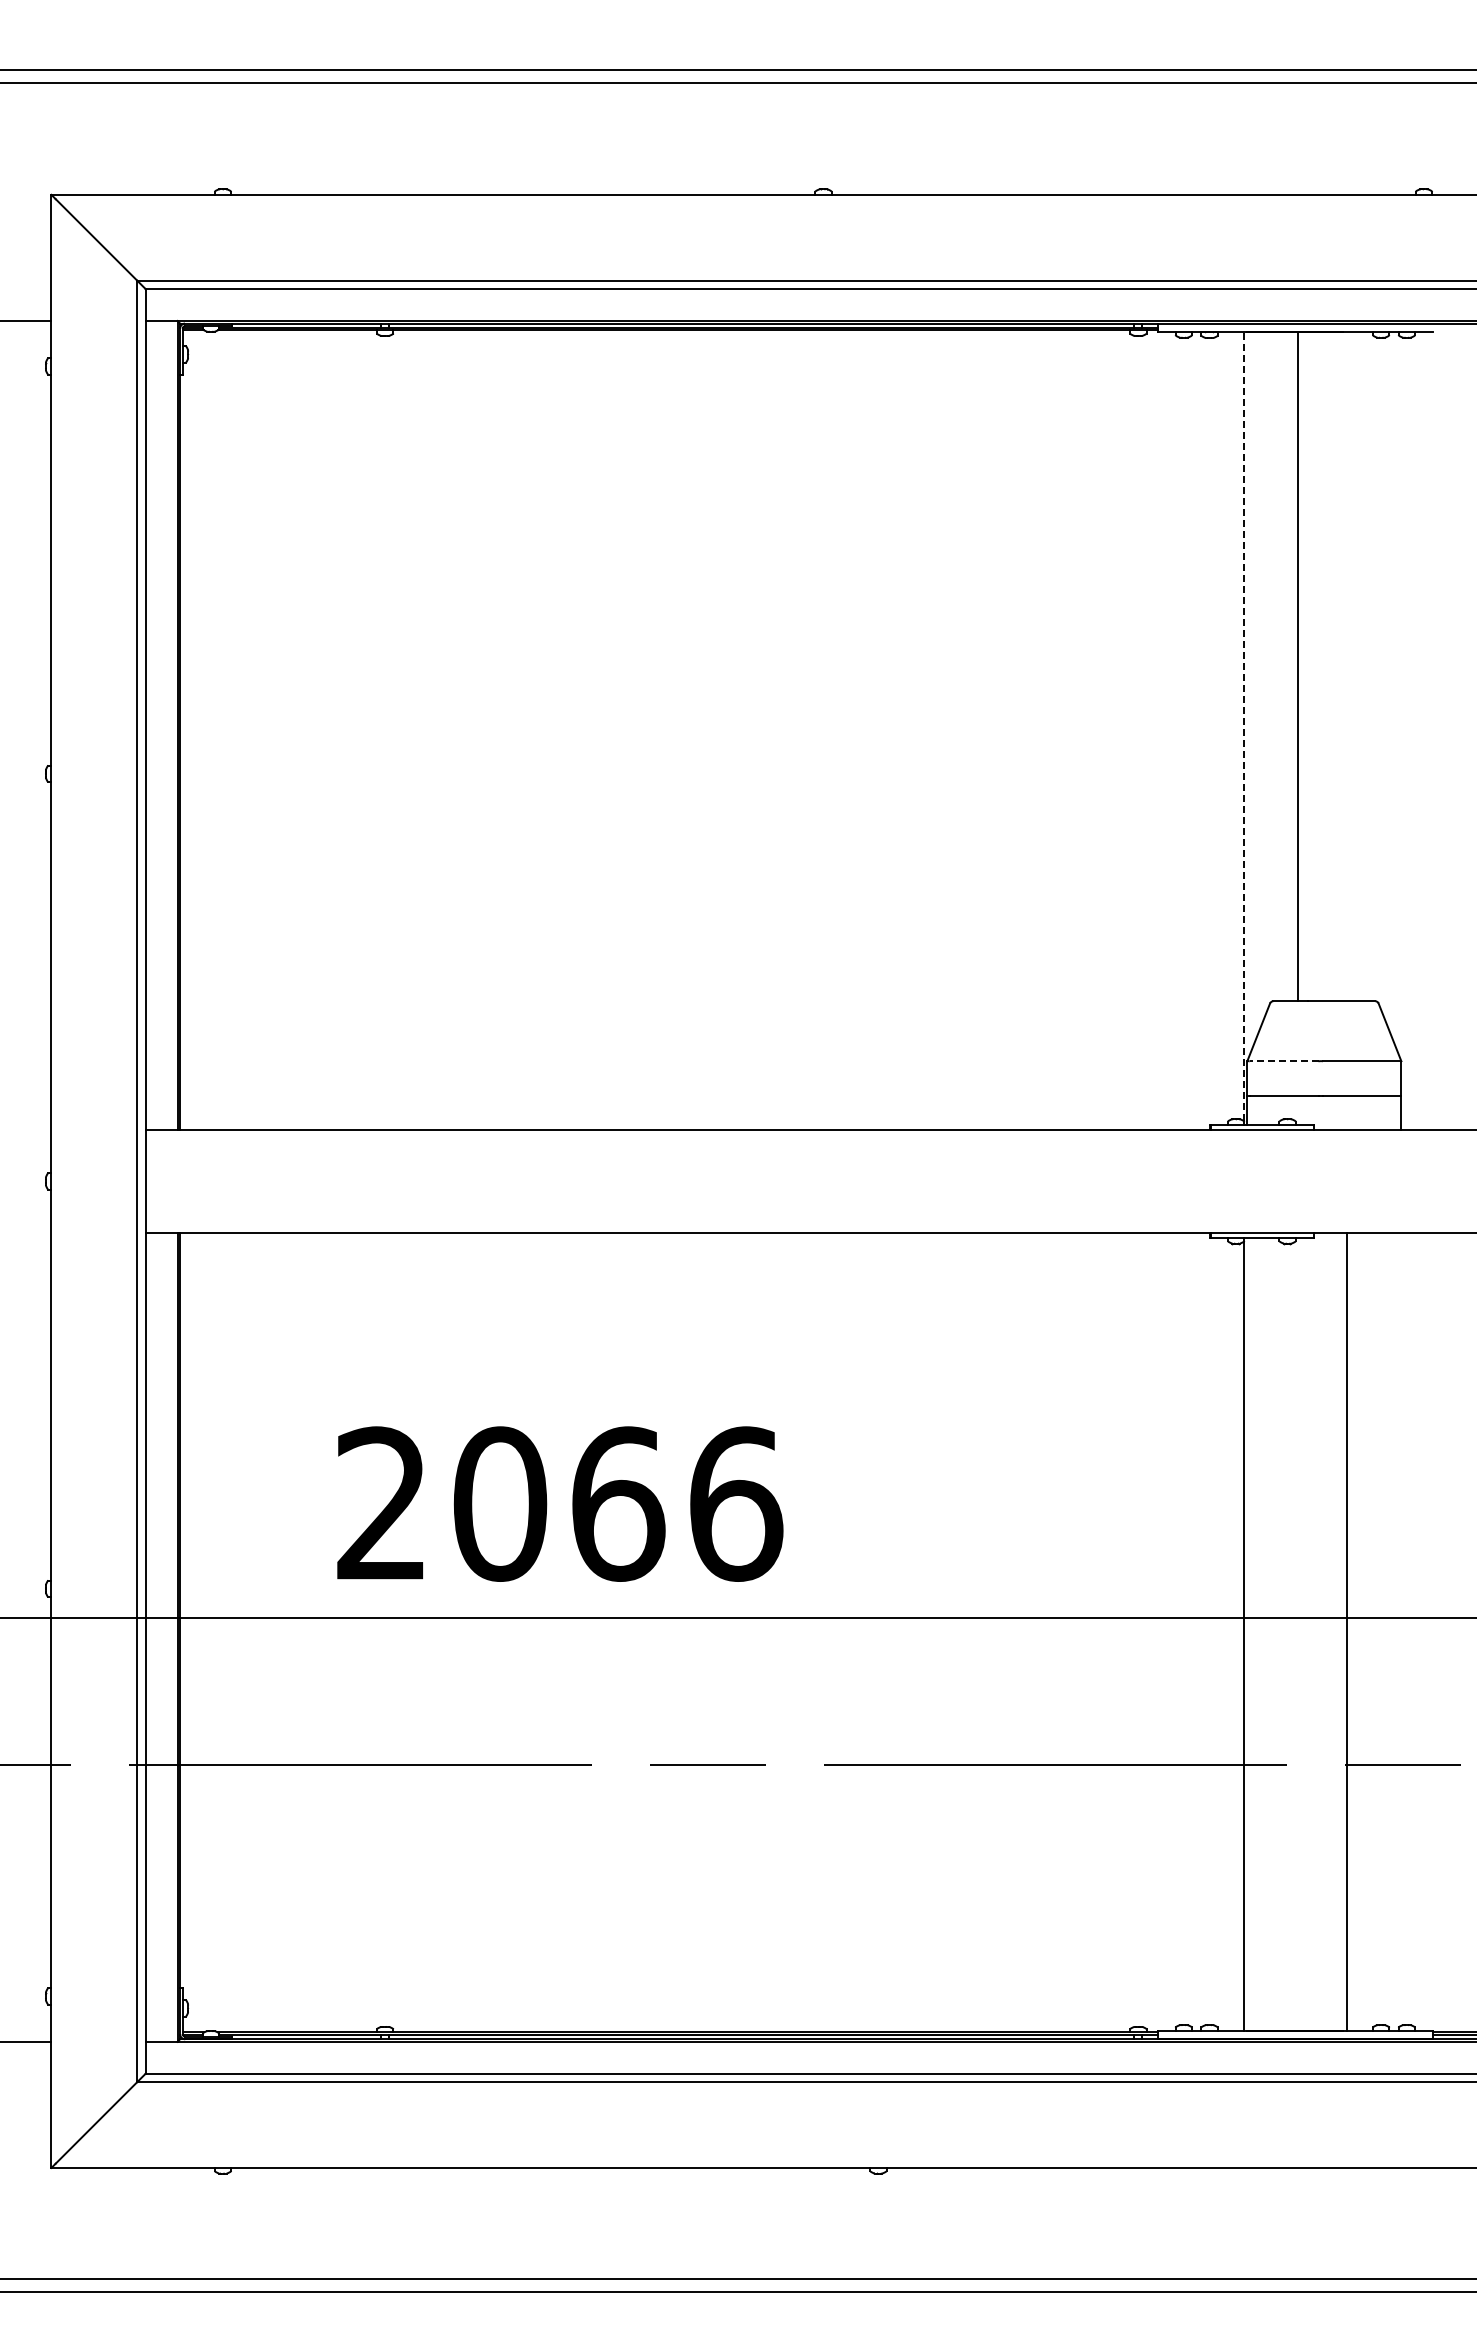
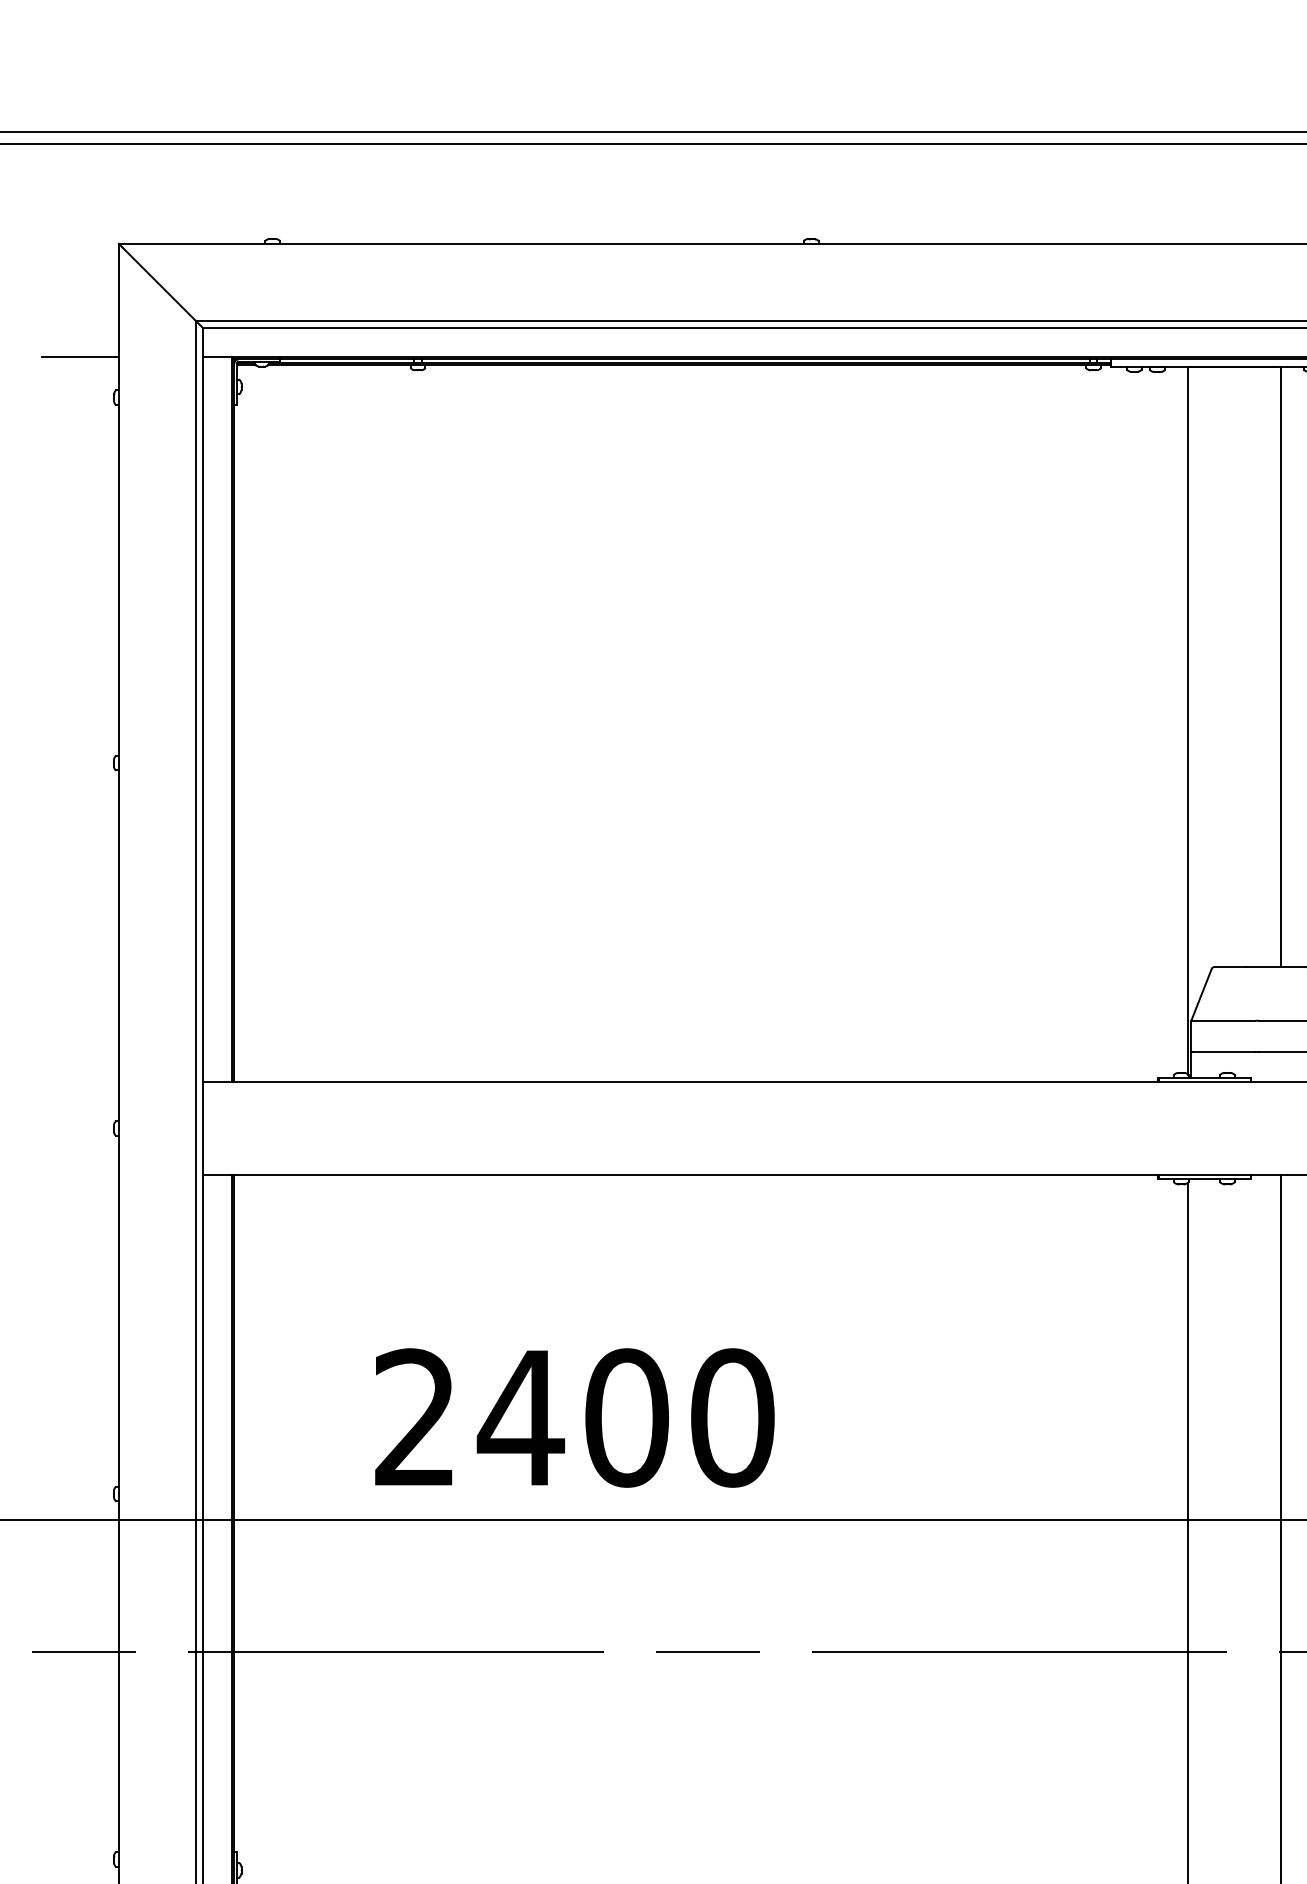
line: (1297, 666) -> (1280, 666), moved
line: (1243, 726) -> (1187, 720), dashed -> solid
line: (1283, 1061) -> (1223, 1021), dashed -> solid
text: (616, 1503) -> (625, 1417), 2066 -> 2400

